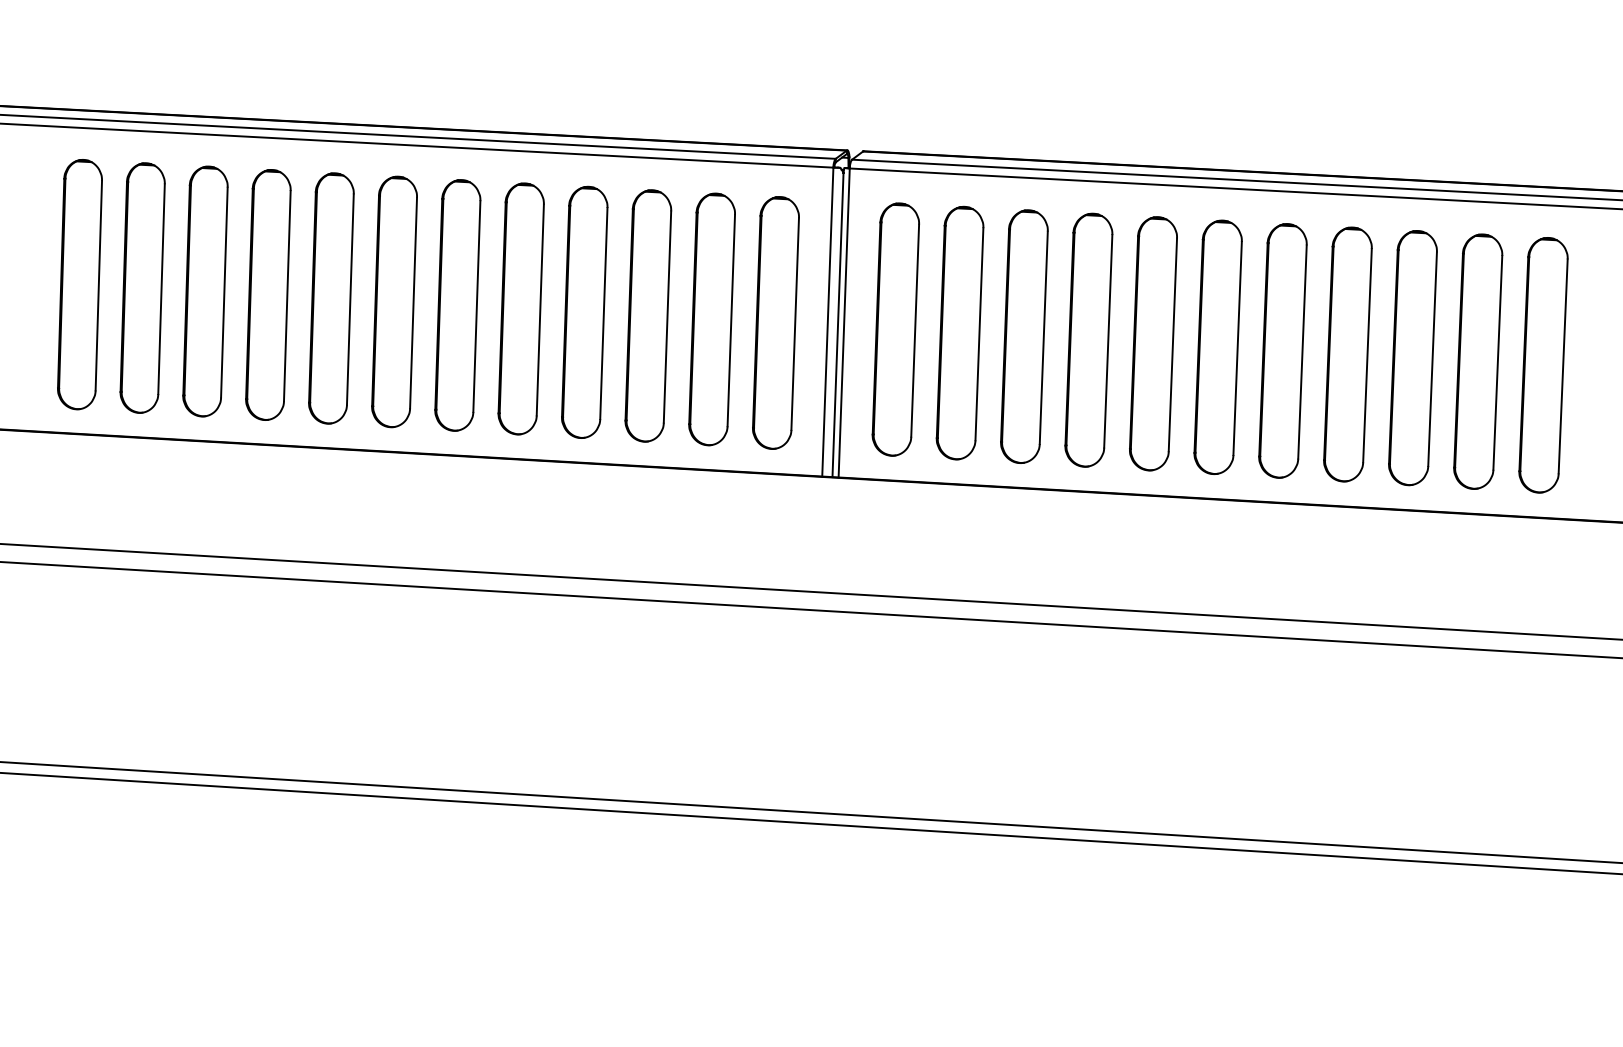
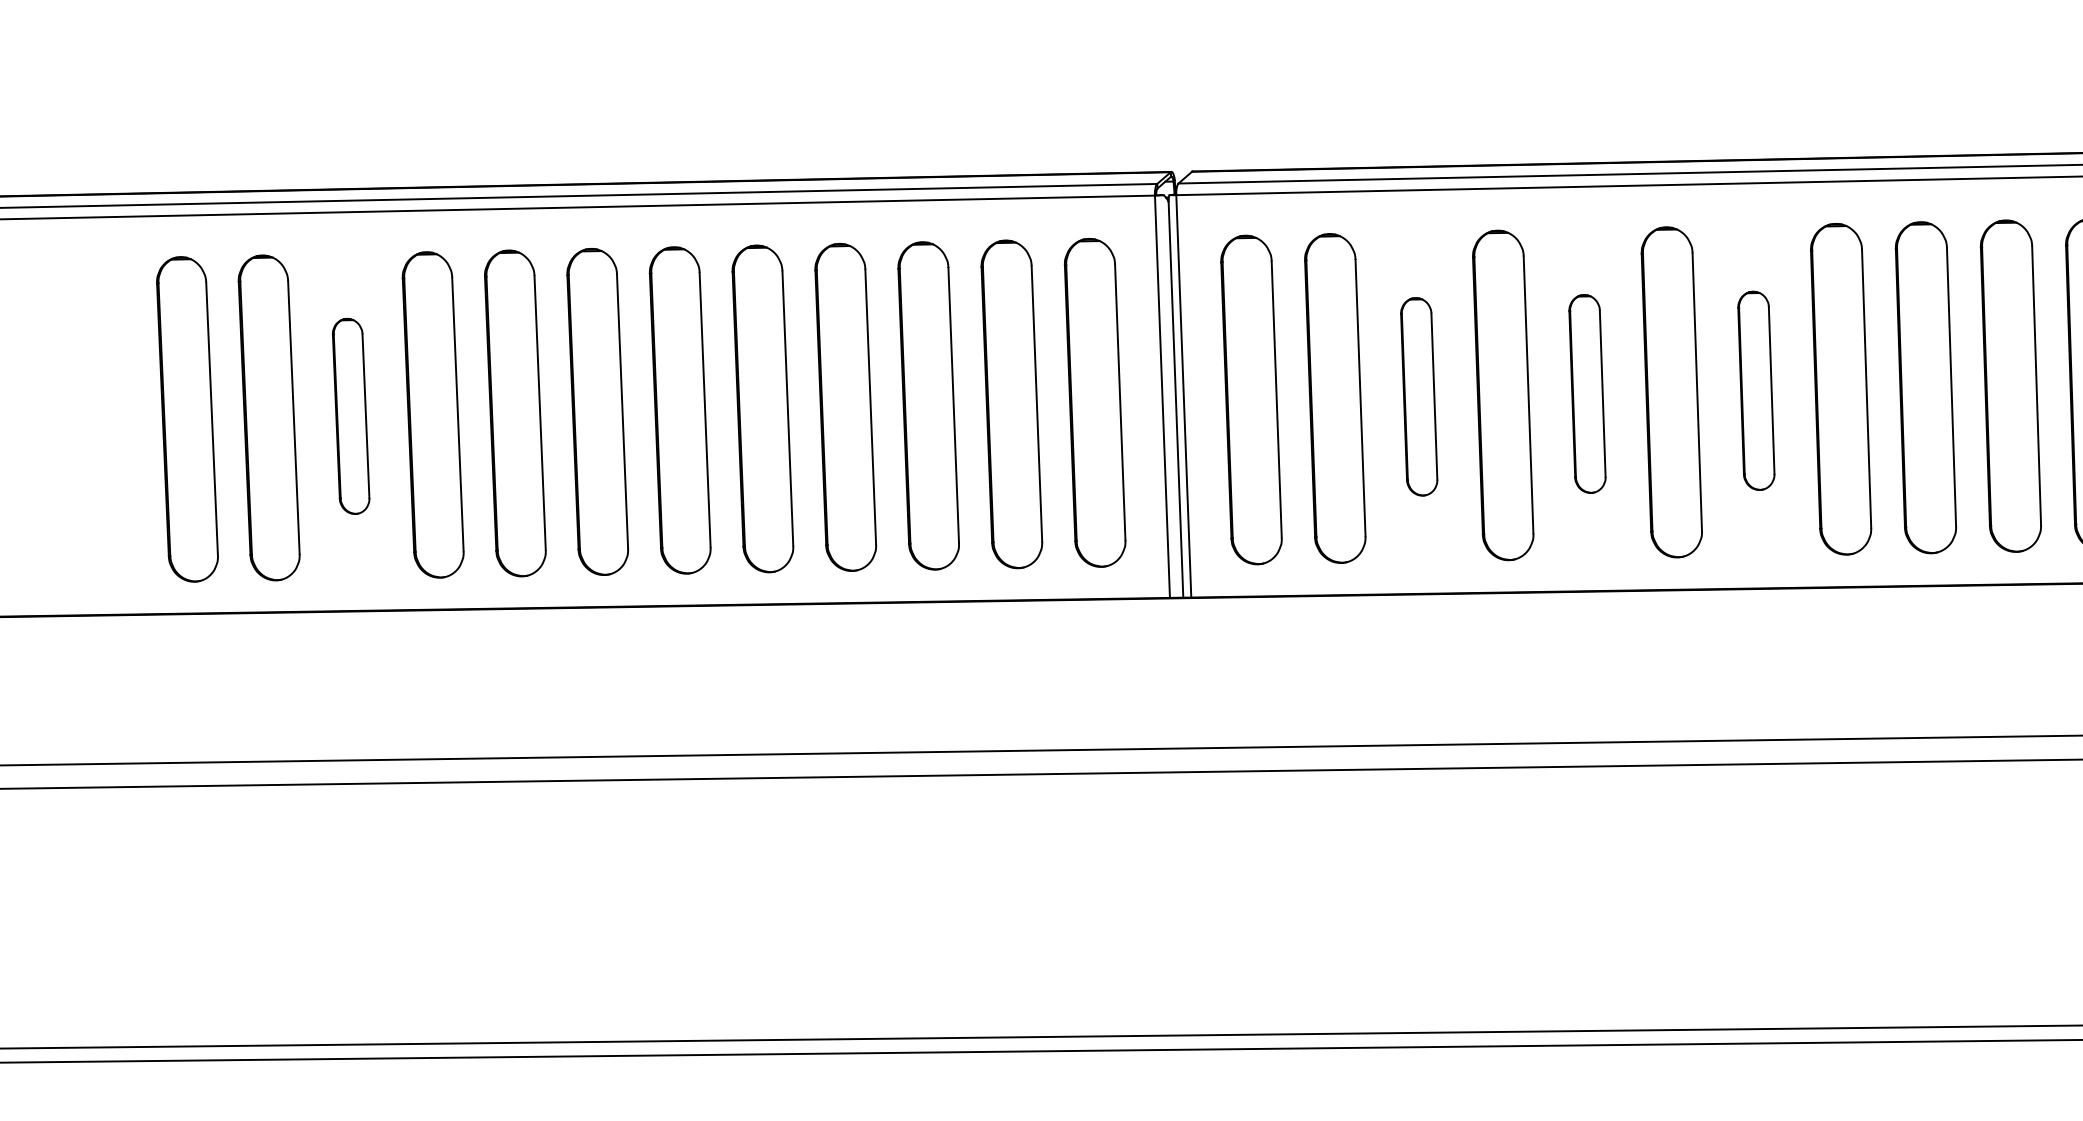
part: (205, 291) -> (351, 416), size x0.6
part: (1024, 336) -> (1419, 396), size x0.6
part: (1153, 343) -> (1587, 393), size x0.6
part: (1282, 350) -> (1755, 390), size x0.6

